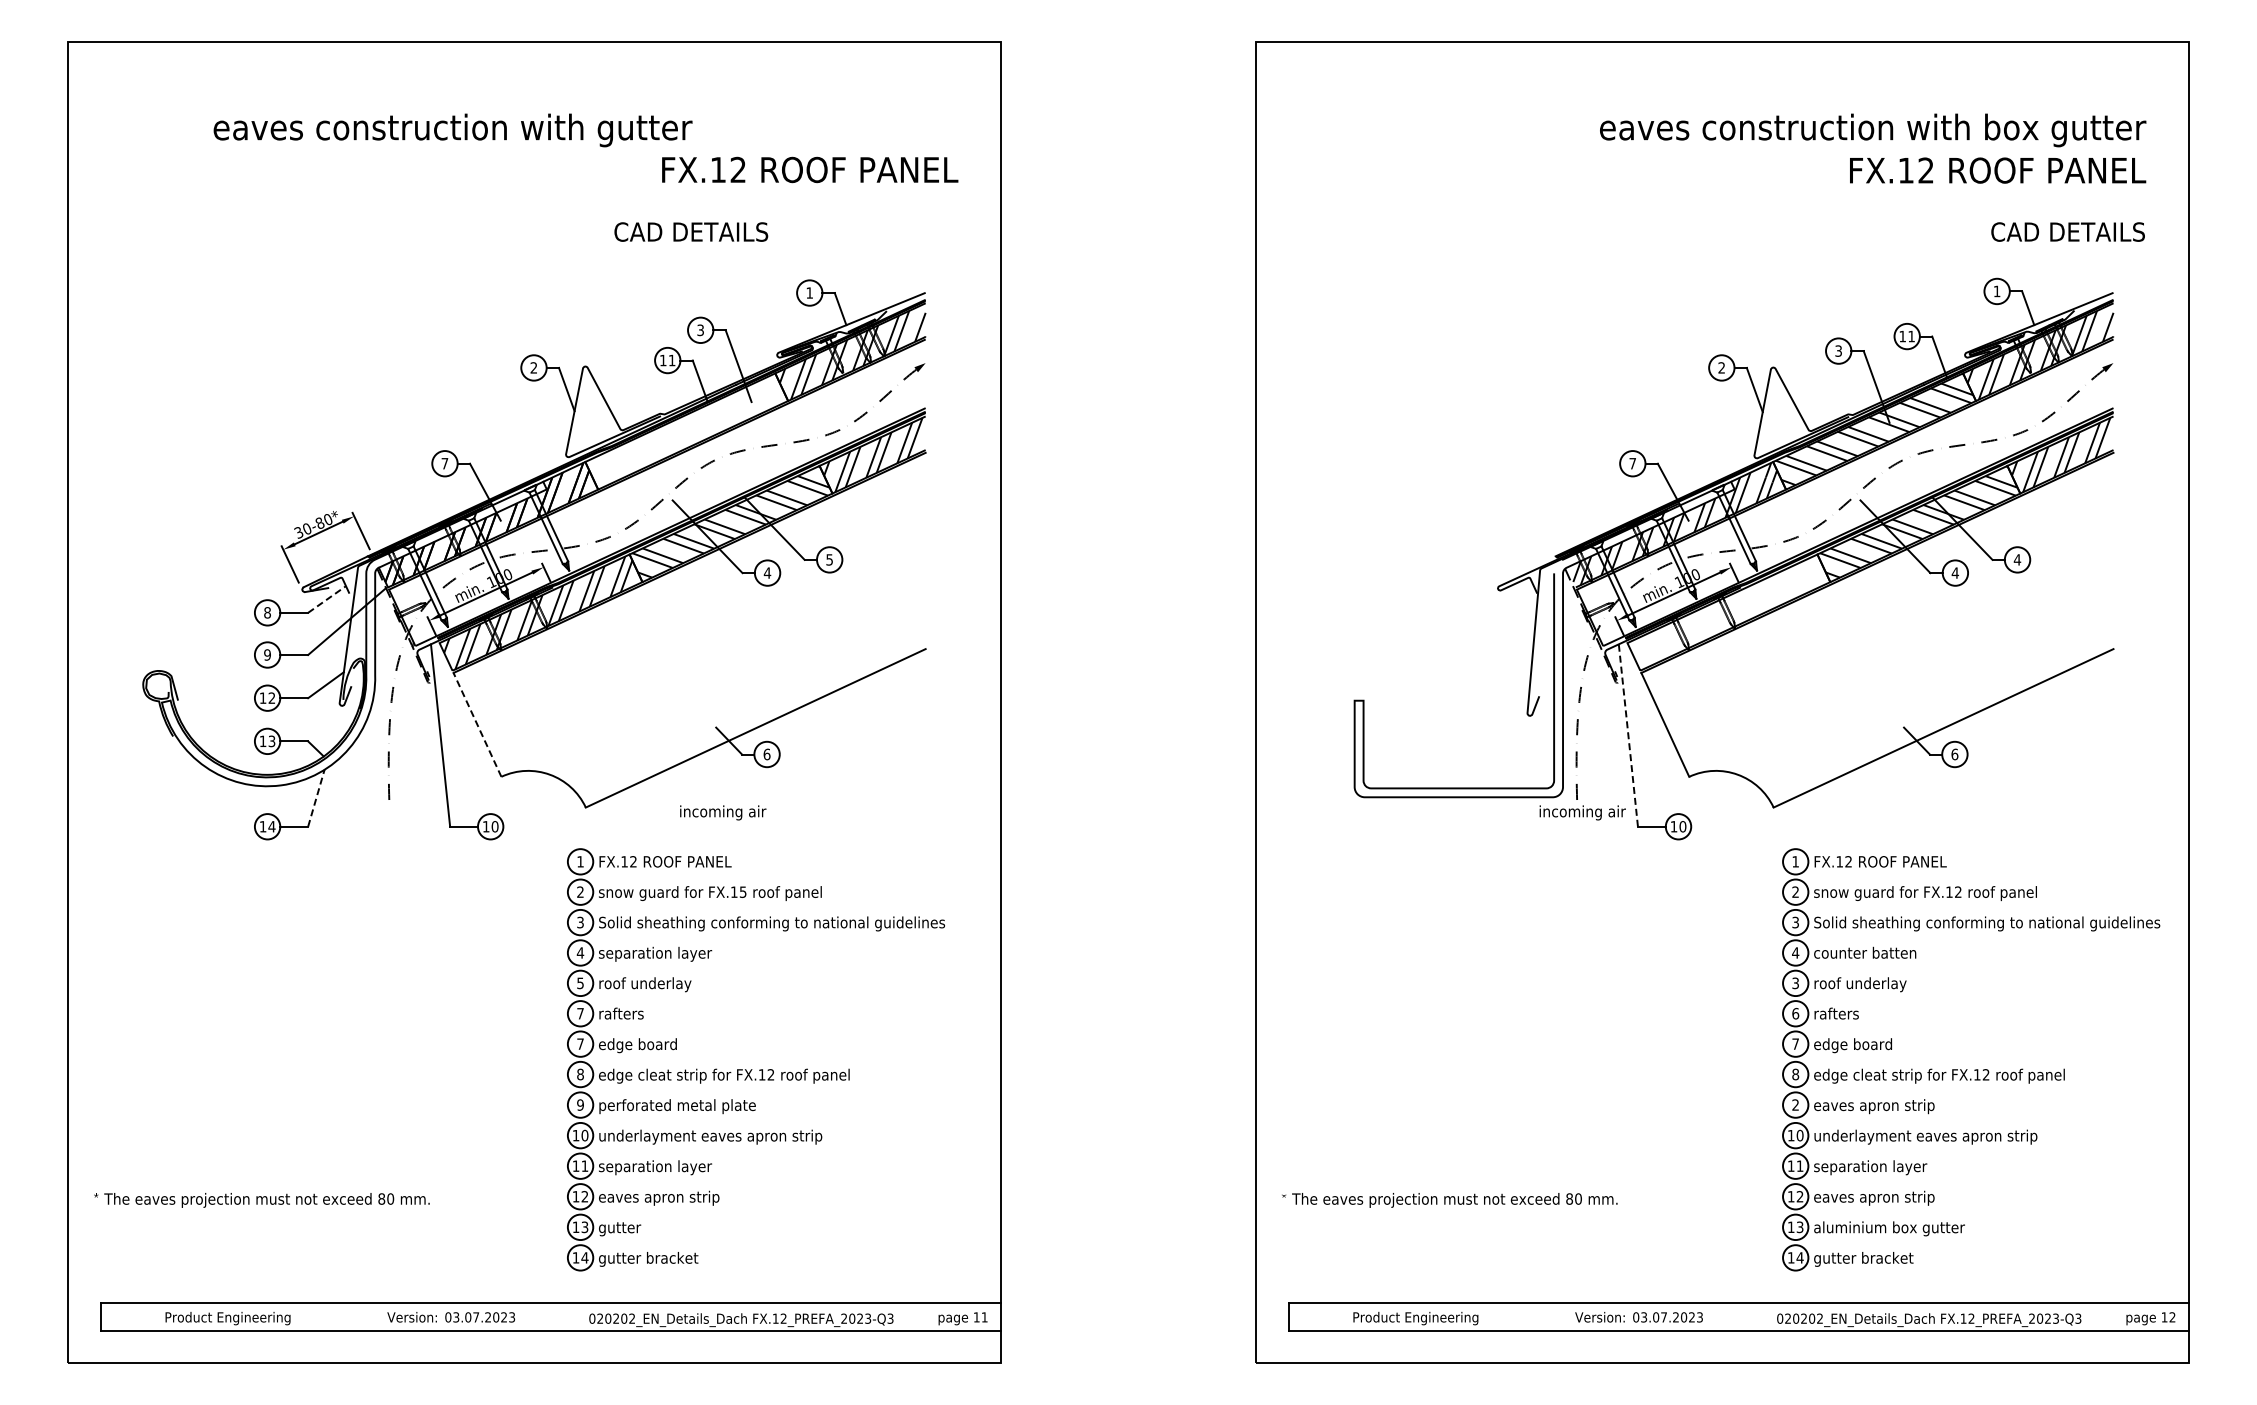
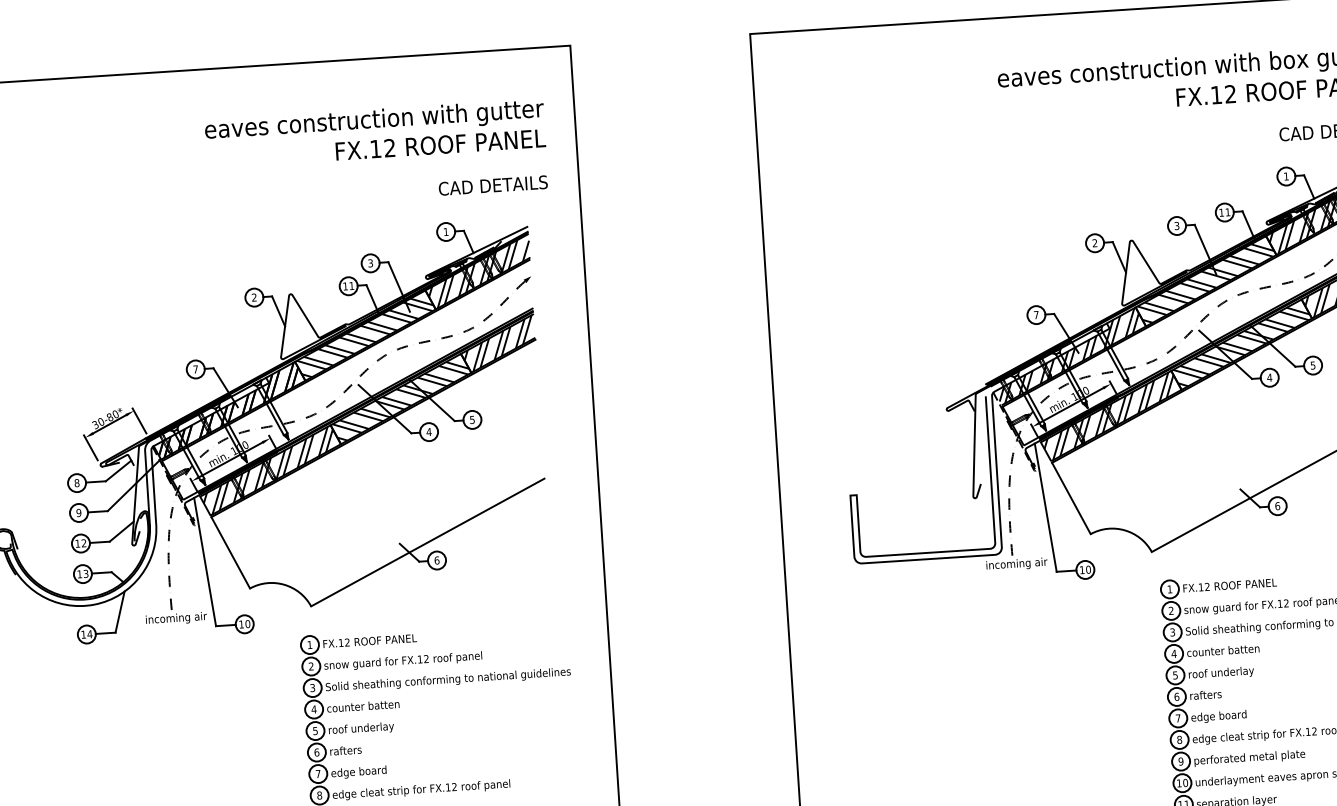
text: (452, 130) -> (374, 121), moved
text: (691, 231) -> (493, 185), moved
hatch: (686, 429) -> (365, 334), added
text: (2017, 559) -> (1313, 365), 4 -> 5
line: (327, 599) -> (118, 470), dashed -> solid
hatch: (1730, 612) -> (1112, 415), added
line: (477, 724) -> (230, 552), dashed -> solid
line: (1628, 735) -> (1045, 507), dashed -> solid
line: (316, 798) -> (120, 612), dashed -> solid
text: (723, 812) -> (176, 618), moved
text: (742, 891) -> (425, 658), FX.15 -> FX.12
text: (655, 953) -> (367, 706), separation layer -> counter batten
text: (1795, 982) -> (1175, 674), 3 -> 5
text: (580, 1013) -> (316, 752), 7 -> 6
text: (1795, 1104) -> (1180, 761), 2 -> 9
text: (1892, 1106) -> (1249, 758), eaves apron strip -> perforated metal plate

